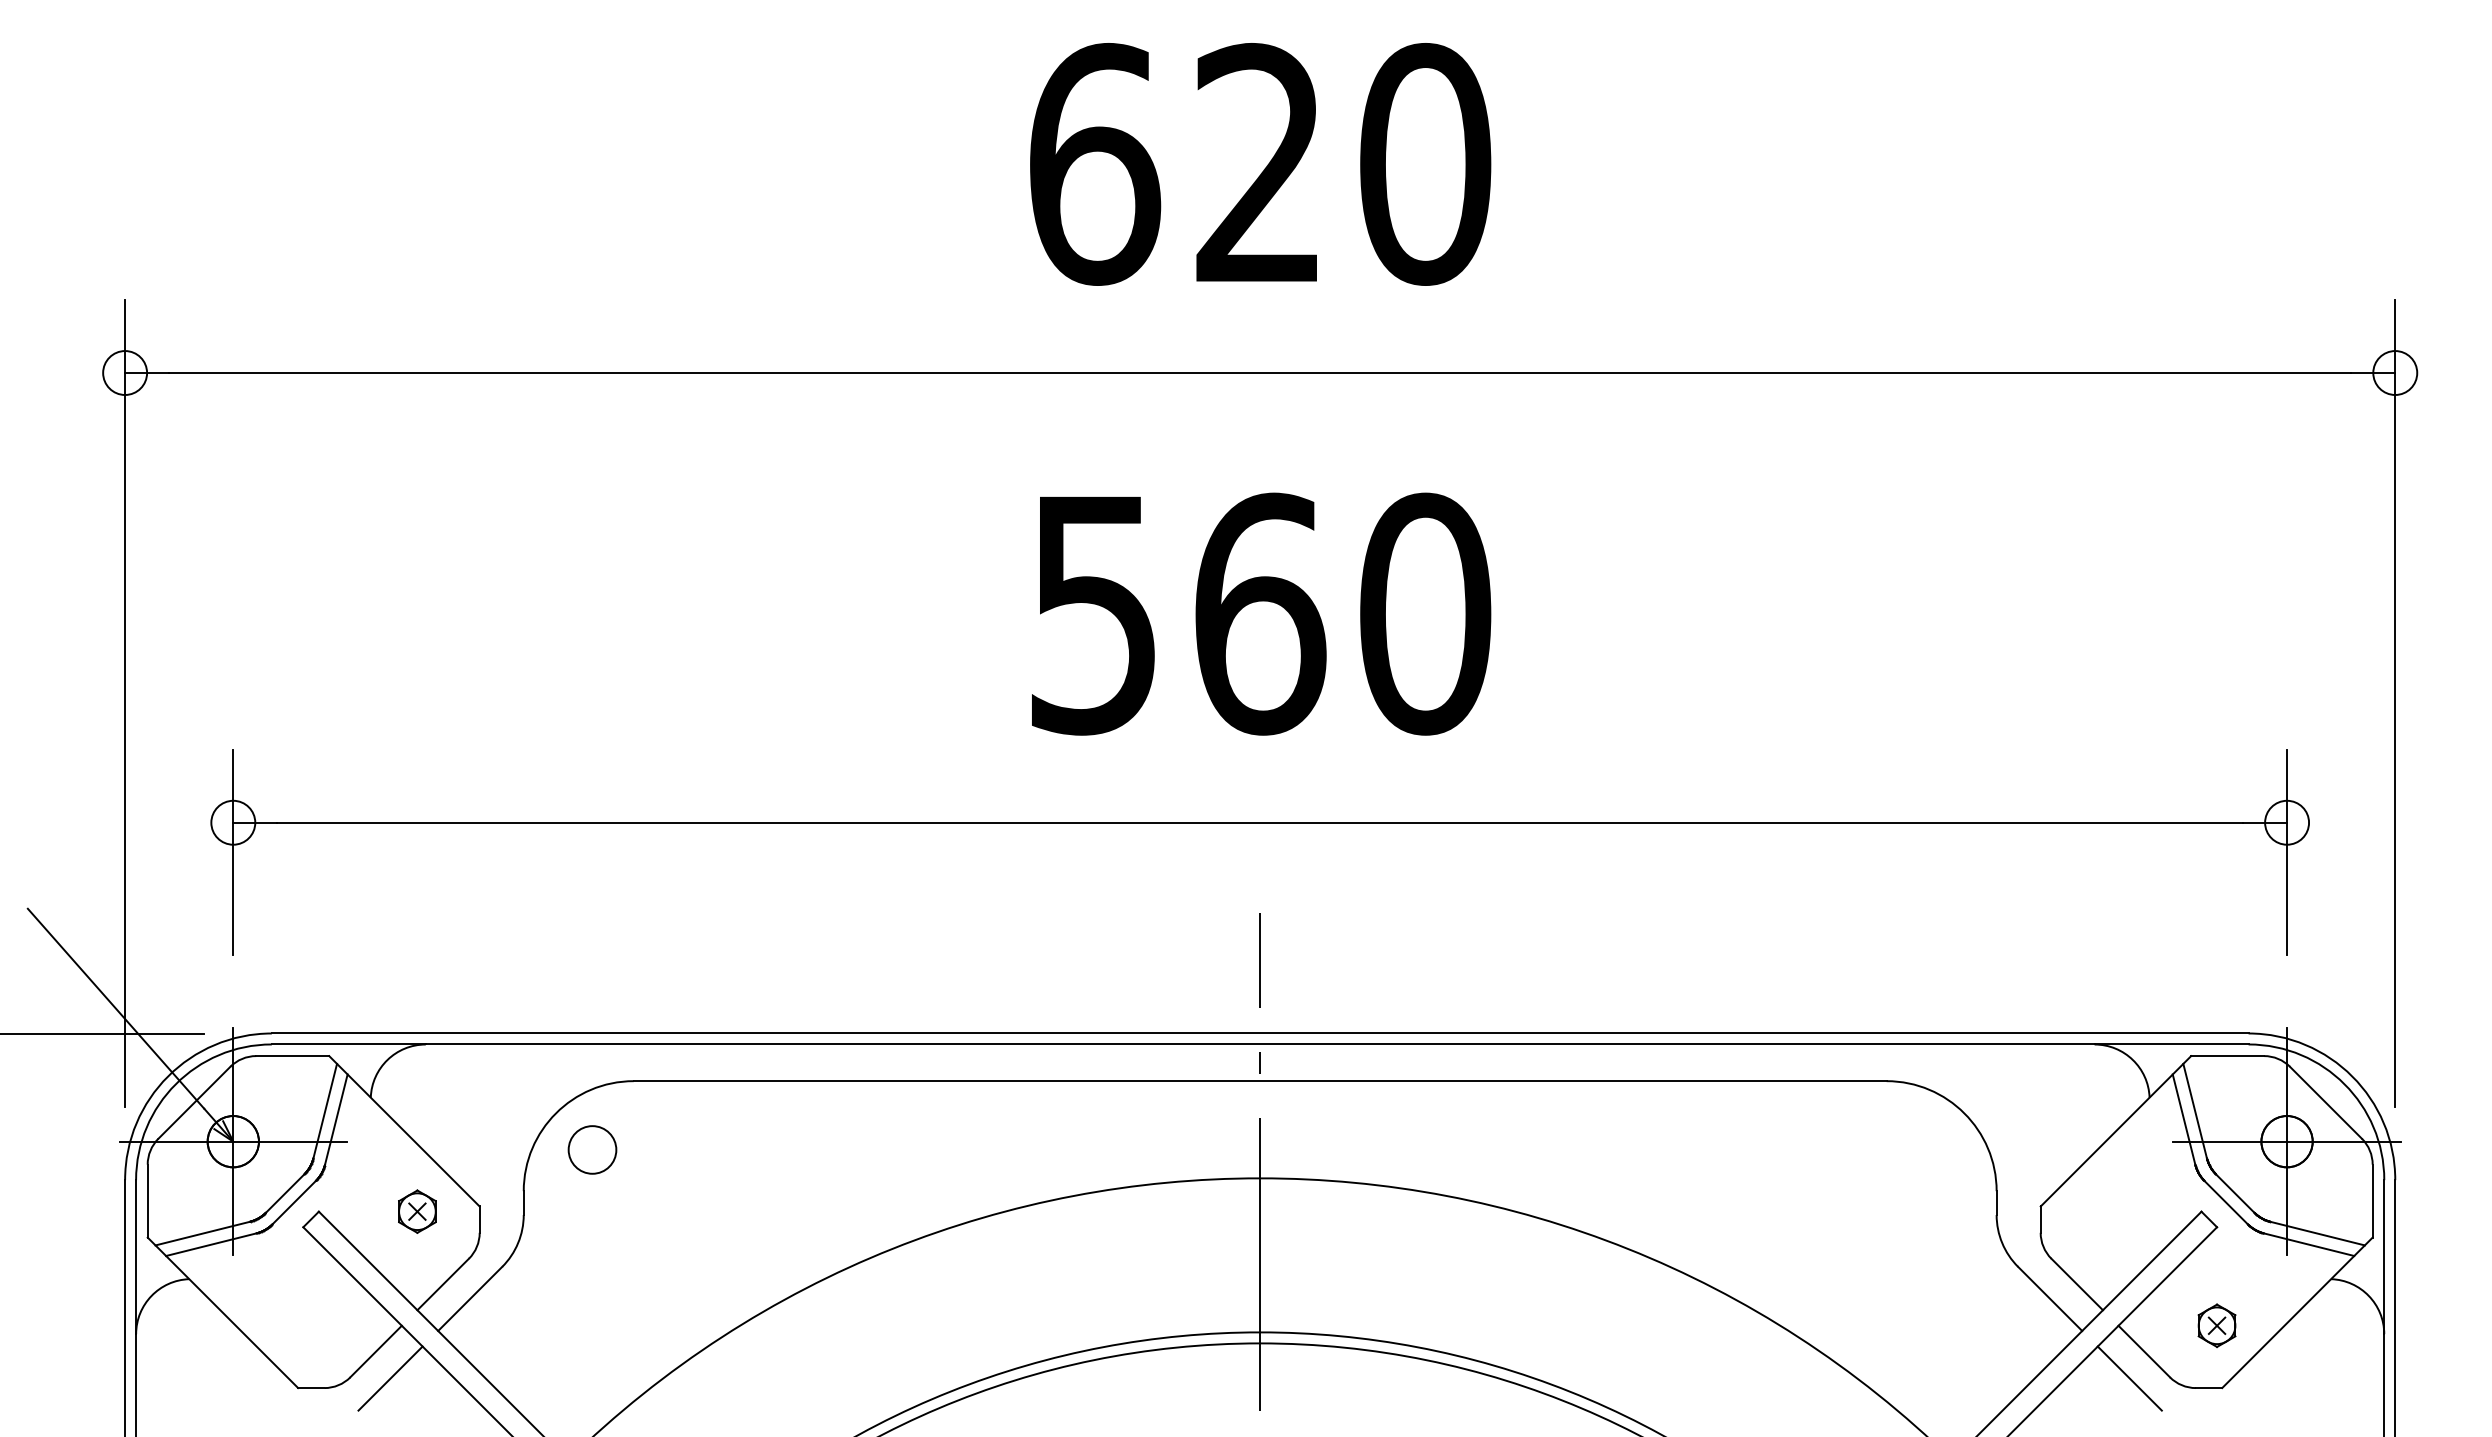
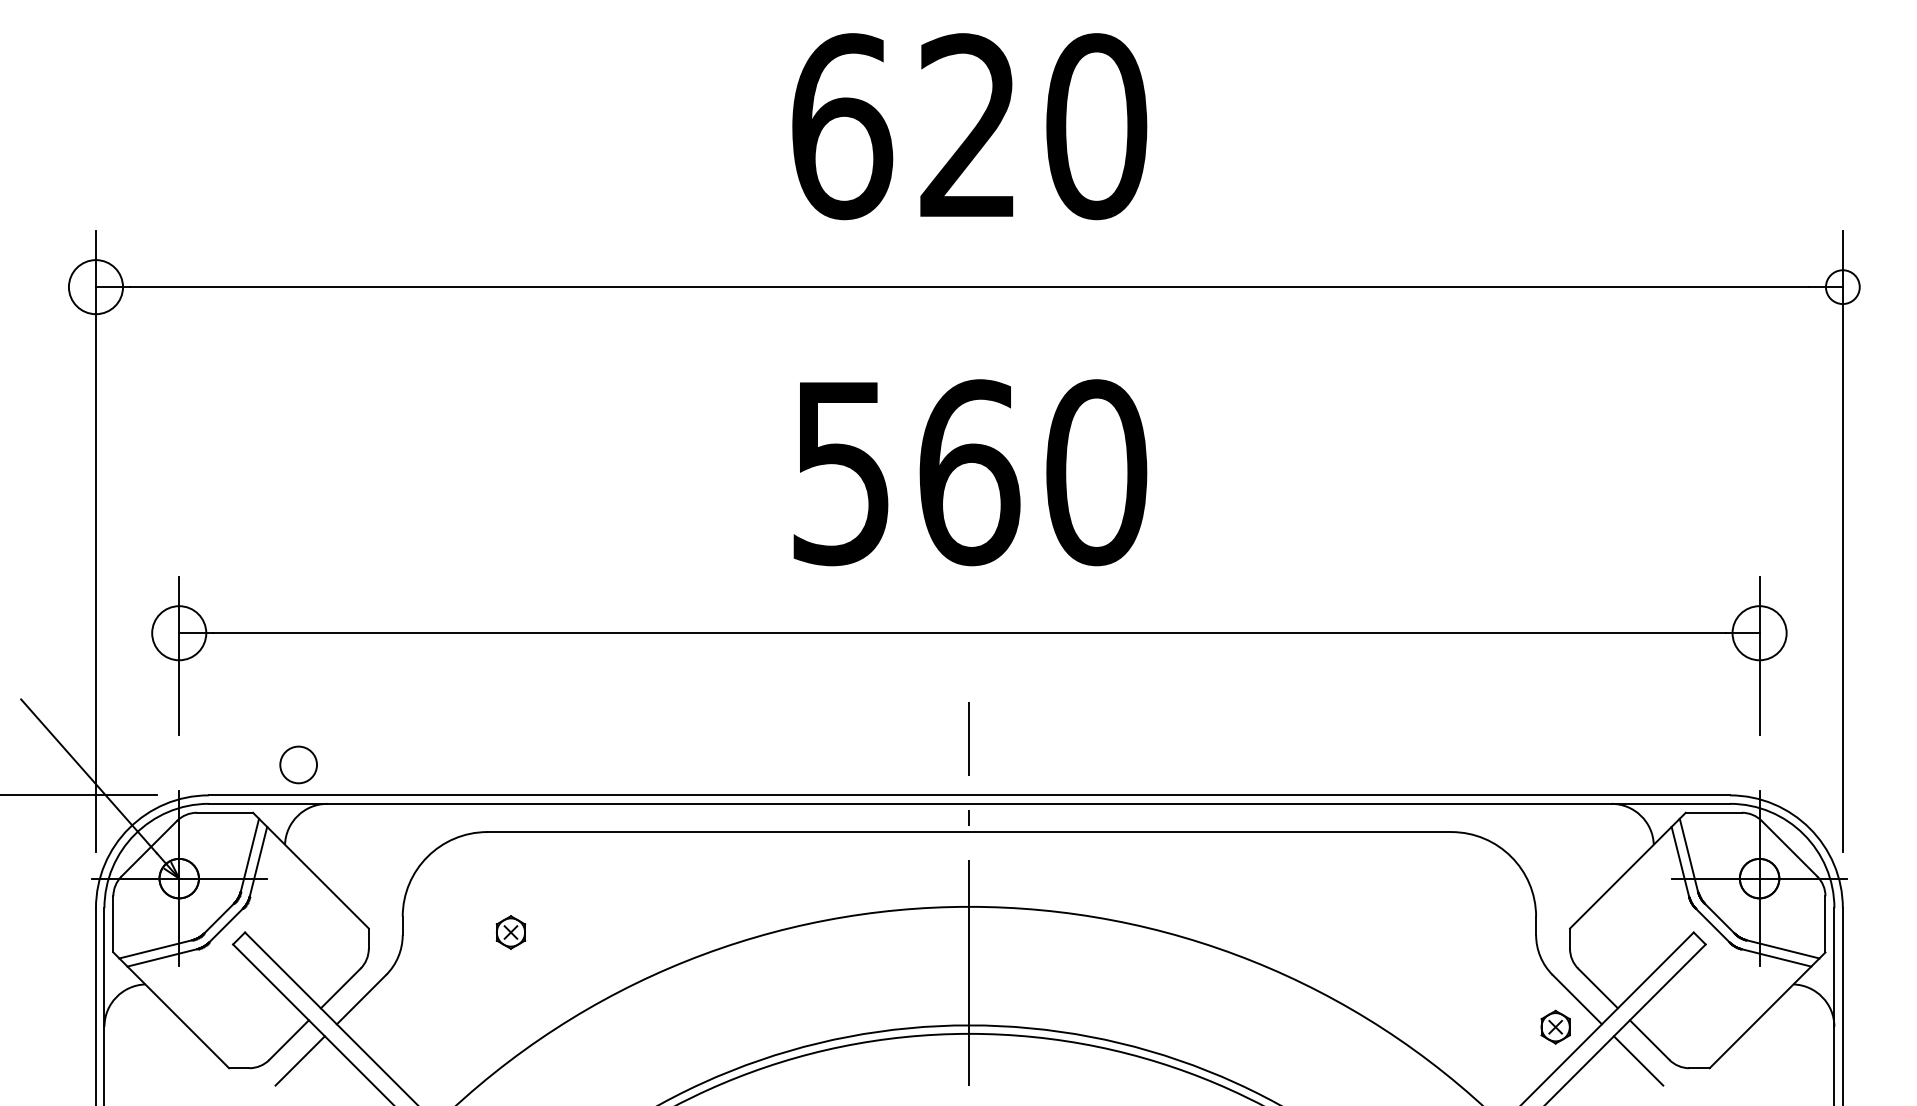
circle: (125, 372) -> (96, 286), size x1.6
circle: (233, 822) -> (179, 633), size x1.6
circle: (2287, 822) -> (1759, 633), size x1.6
circle: (592, 1149) -> (298, 764), moved
part: (417, 1211) -> (511, 932), moved
part: (2216, 1325) -> (1555, 1027), moved

